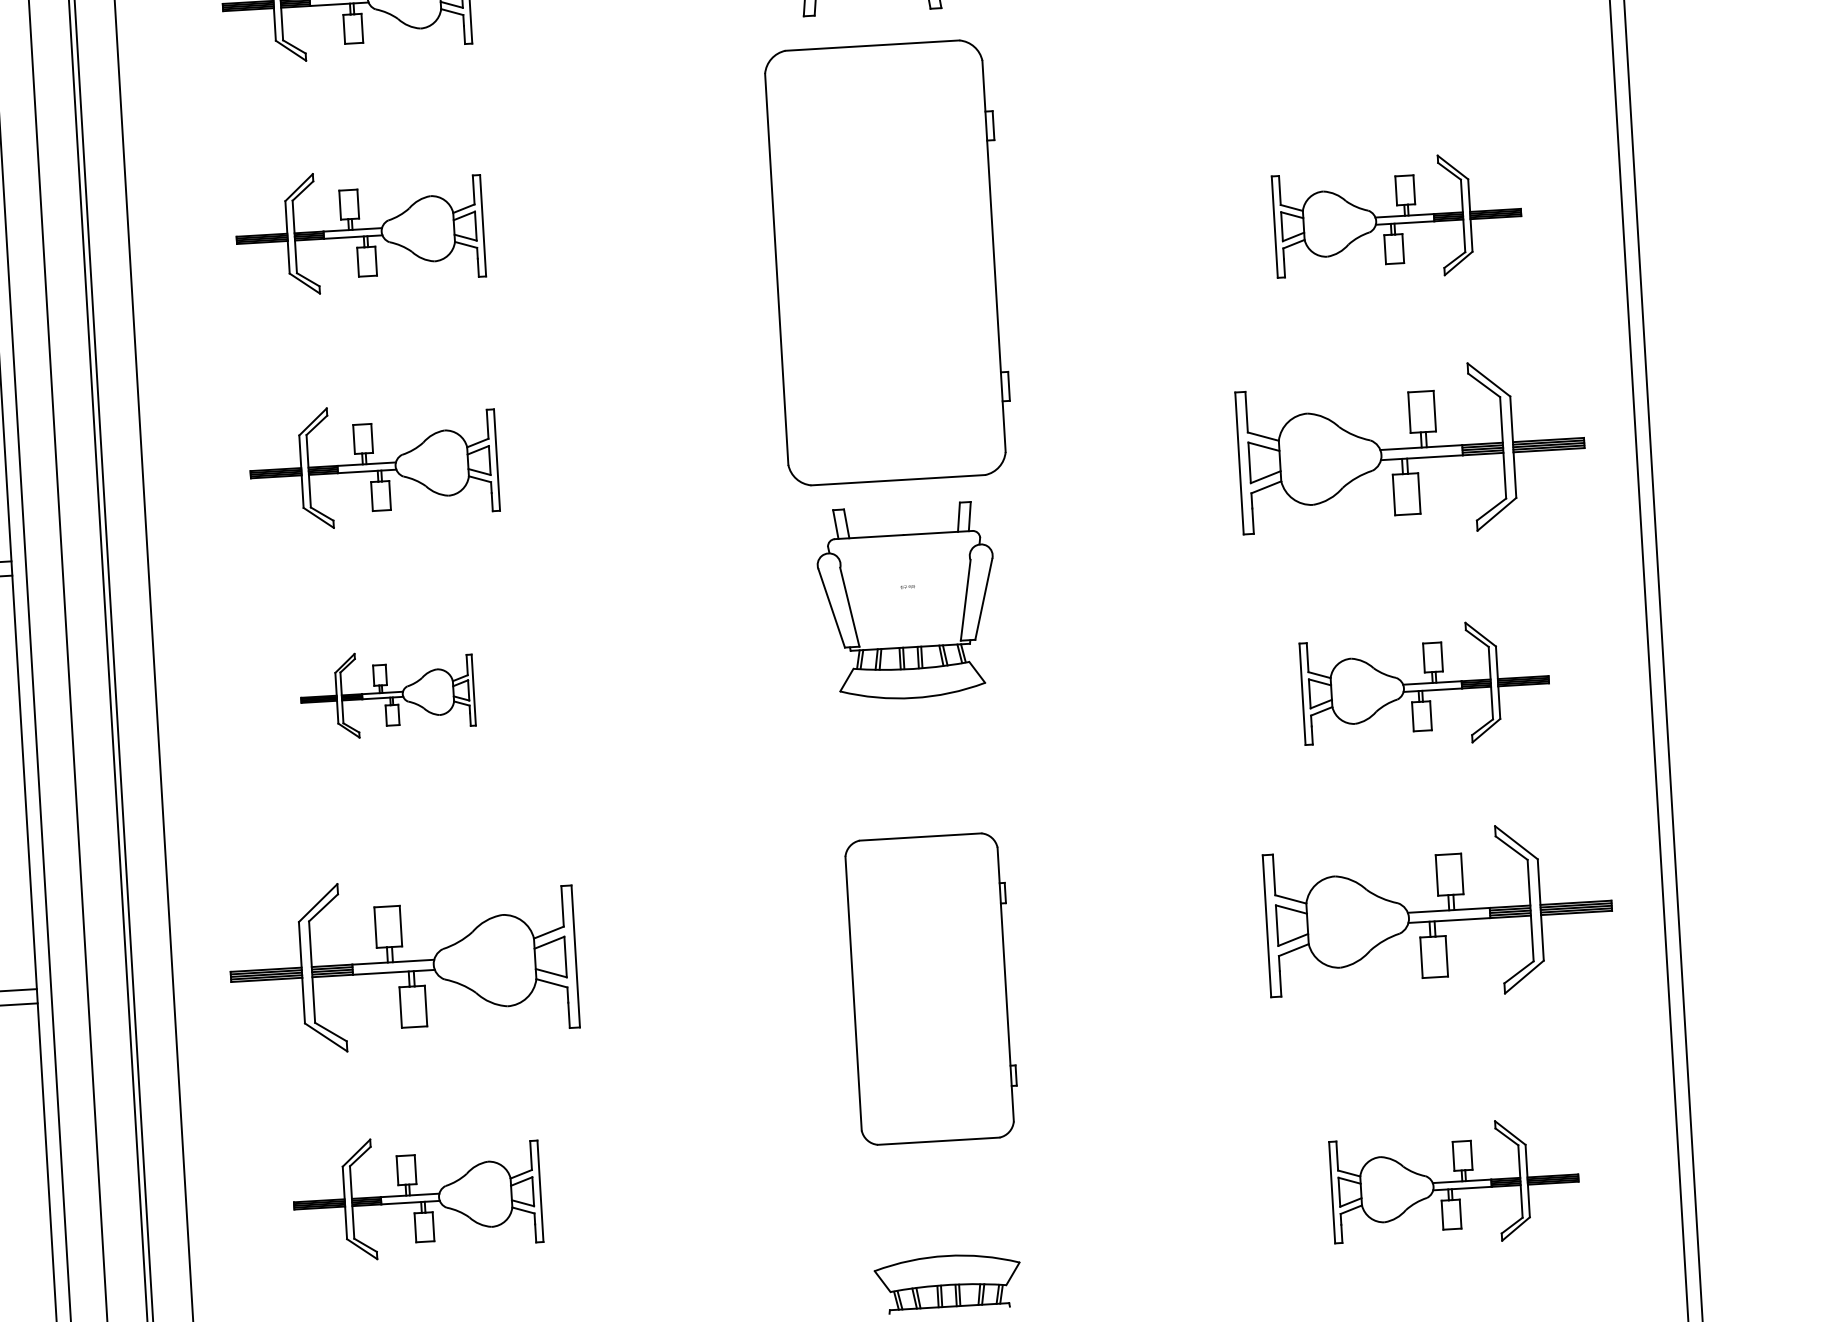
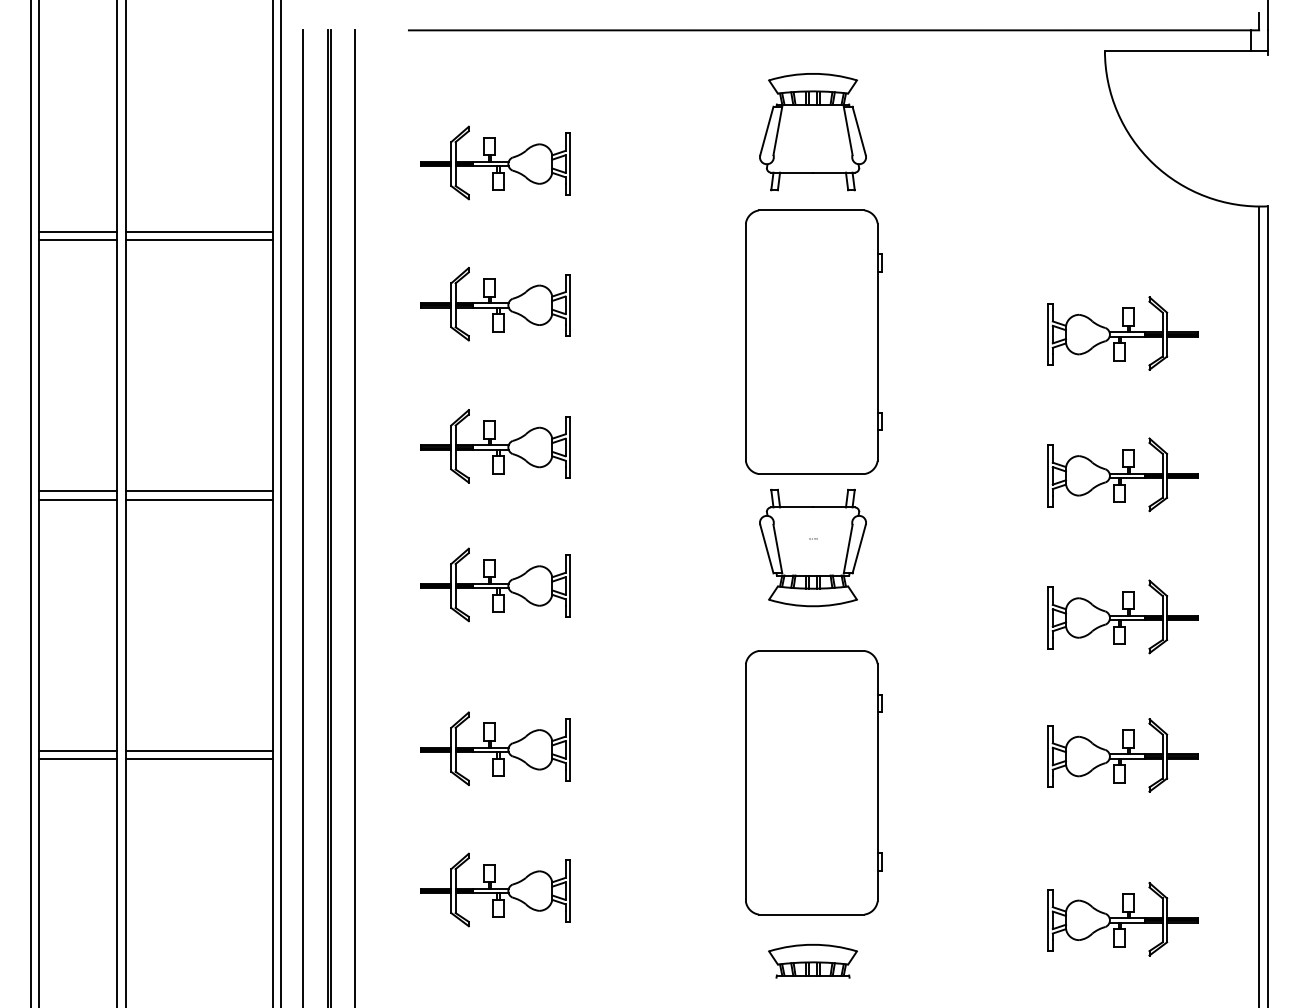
part: (1410, 450) -> (1122, 474), size x0.71
part: (387, 693) -> (495, 584), size x1.43
part: (1438, 913) -> (1122, 755), size x0.71
part: (403, 963) -> (495, 748), size x0.71
part: (931, 988) -> (813, 782), size x1.43

